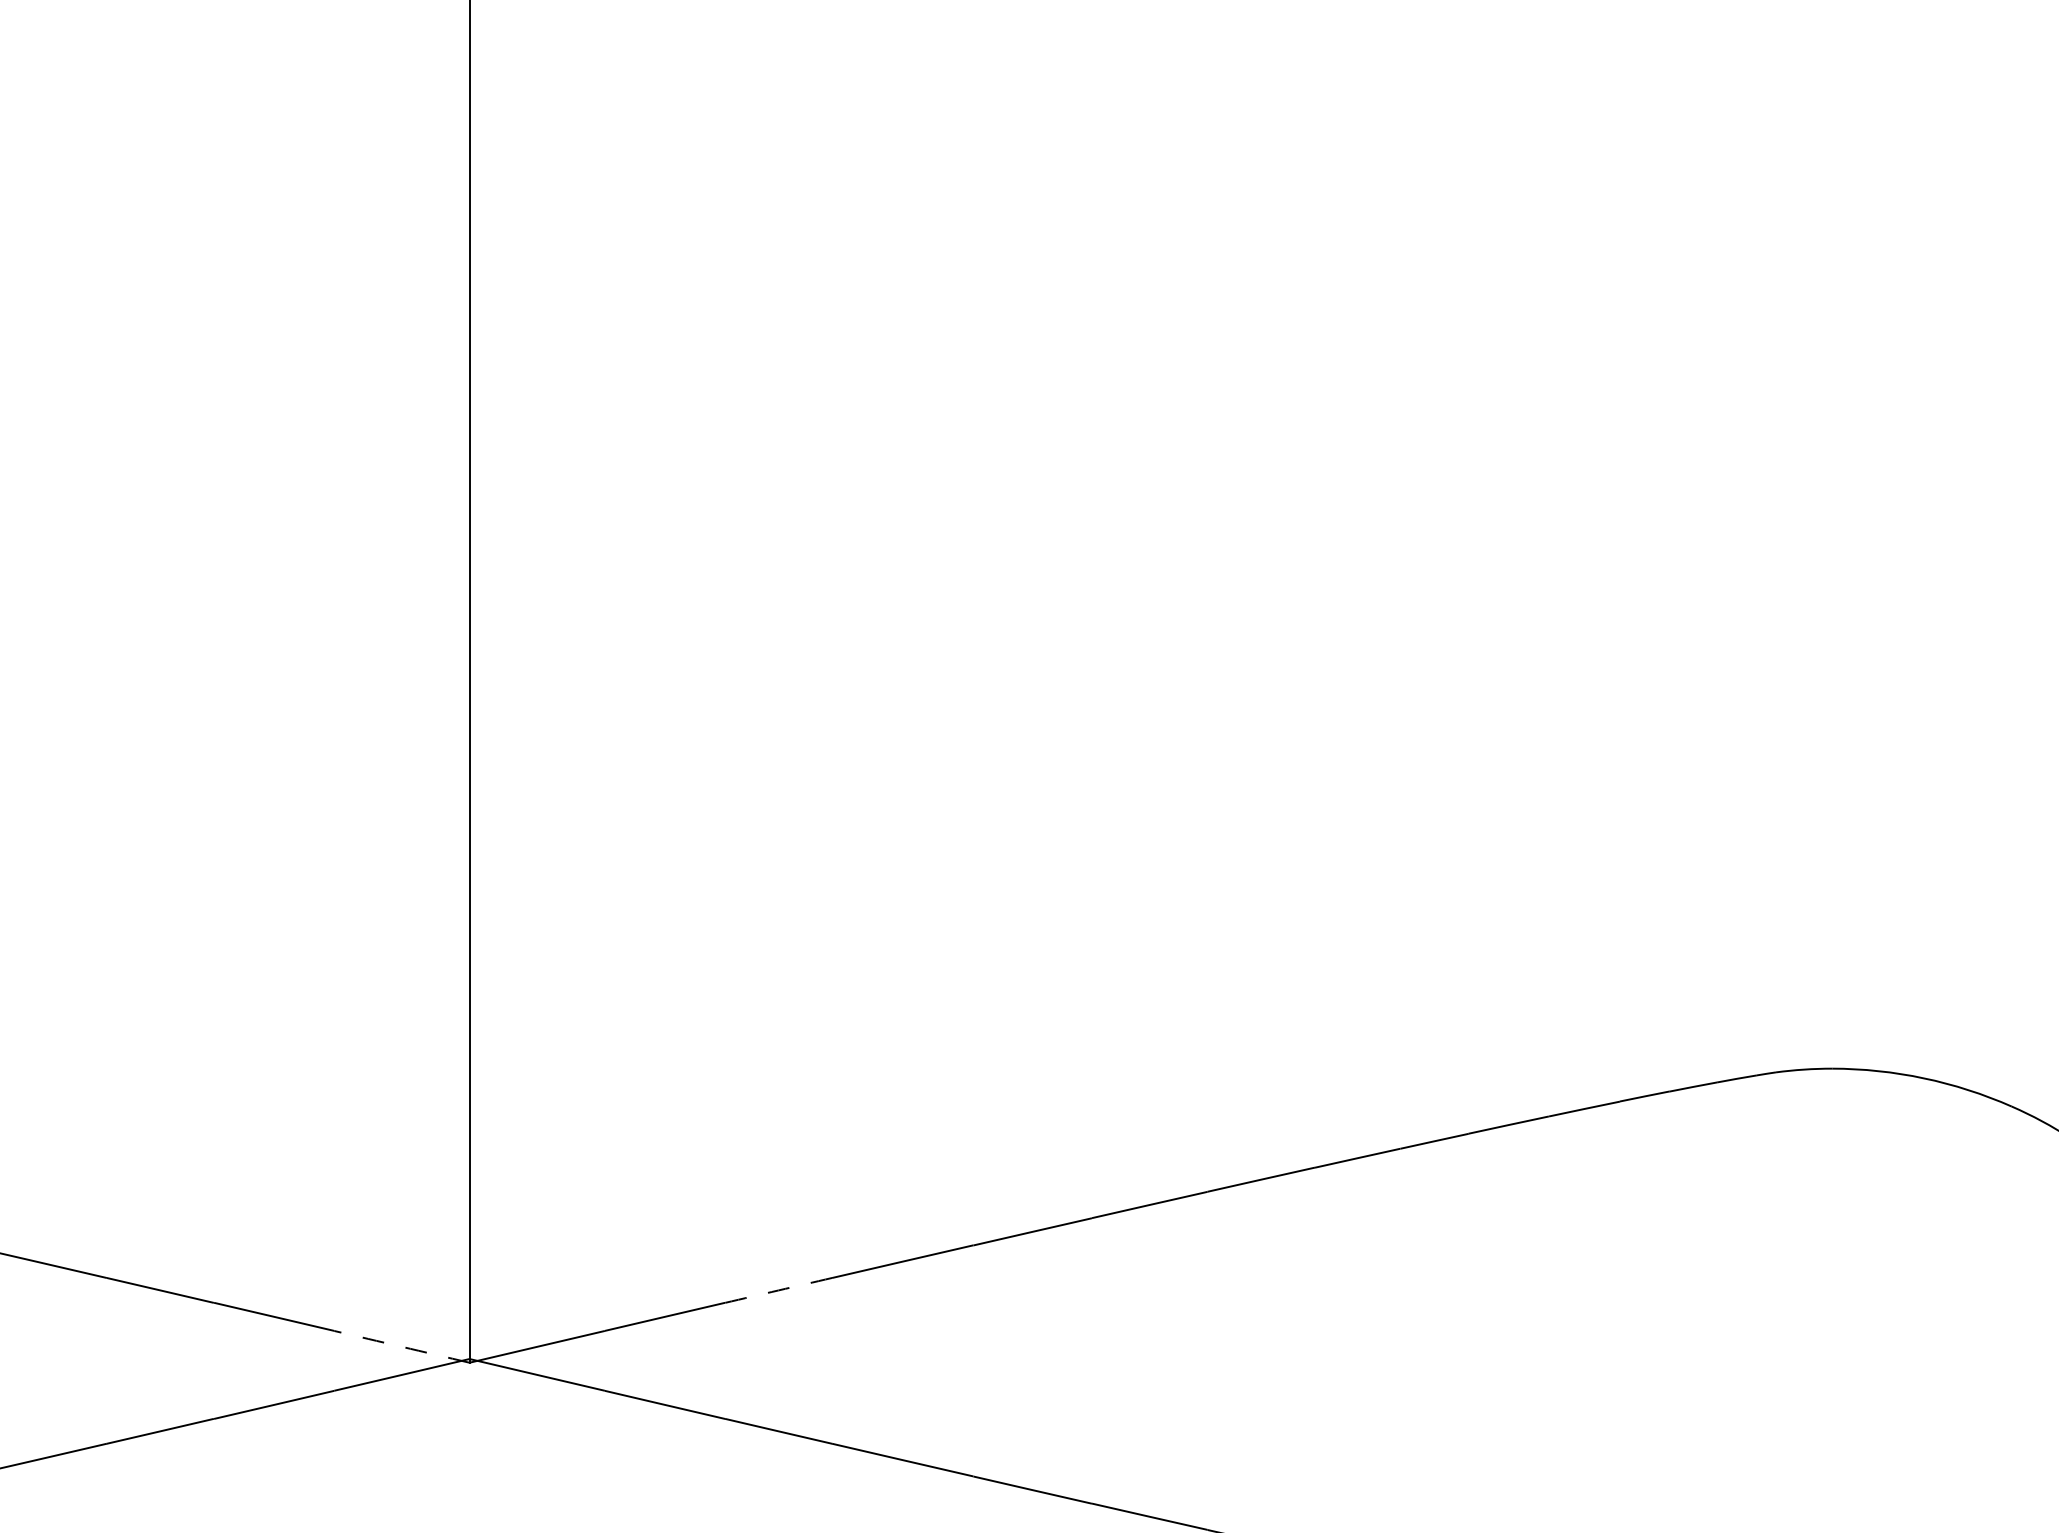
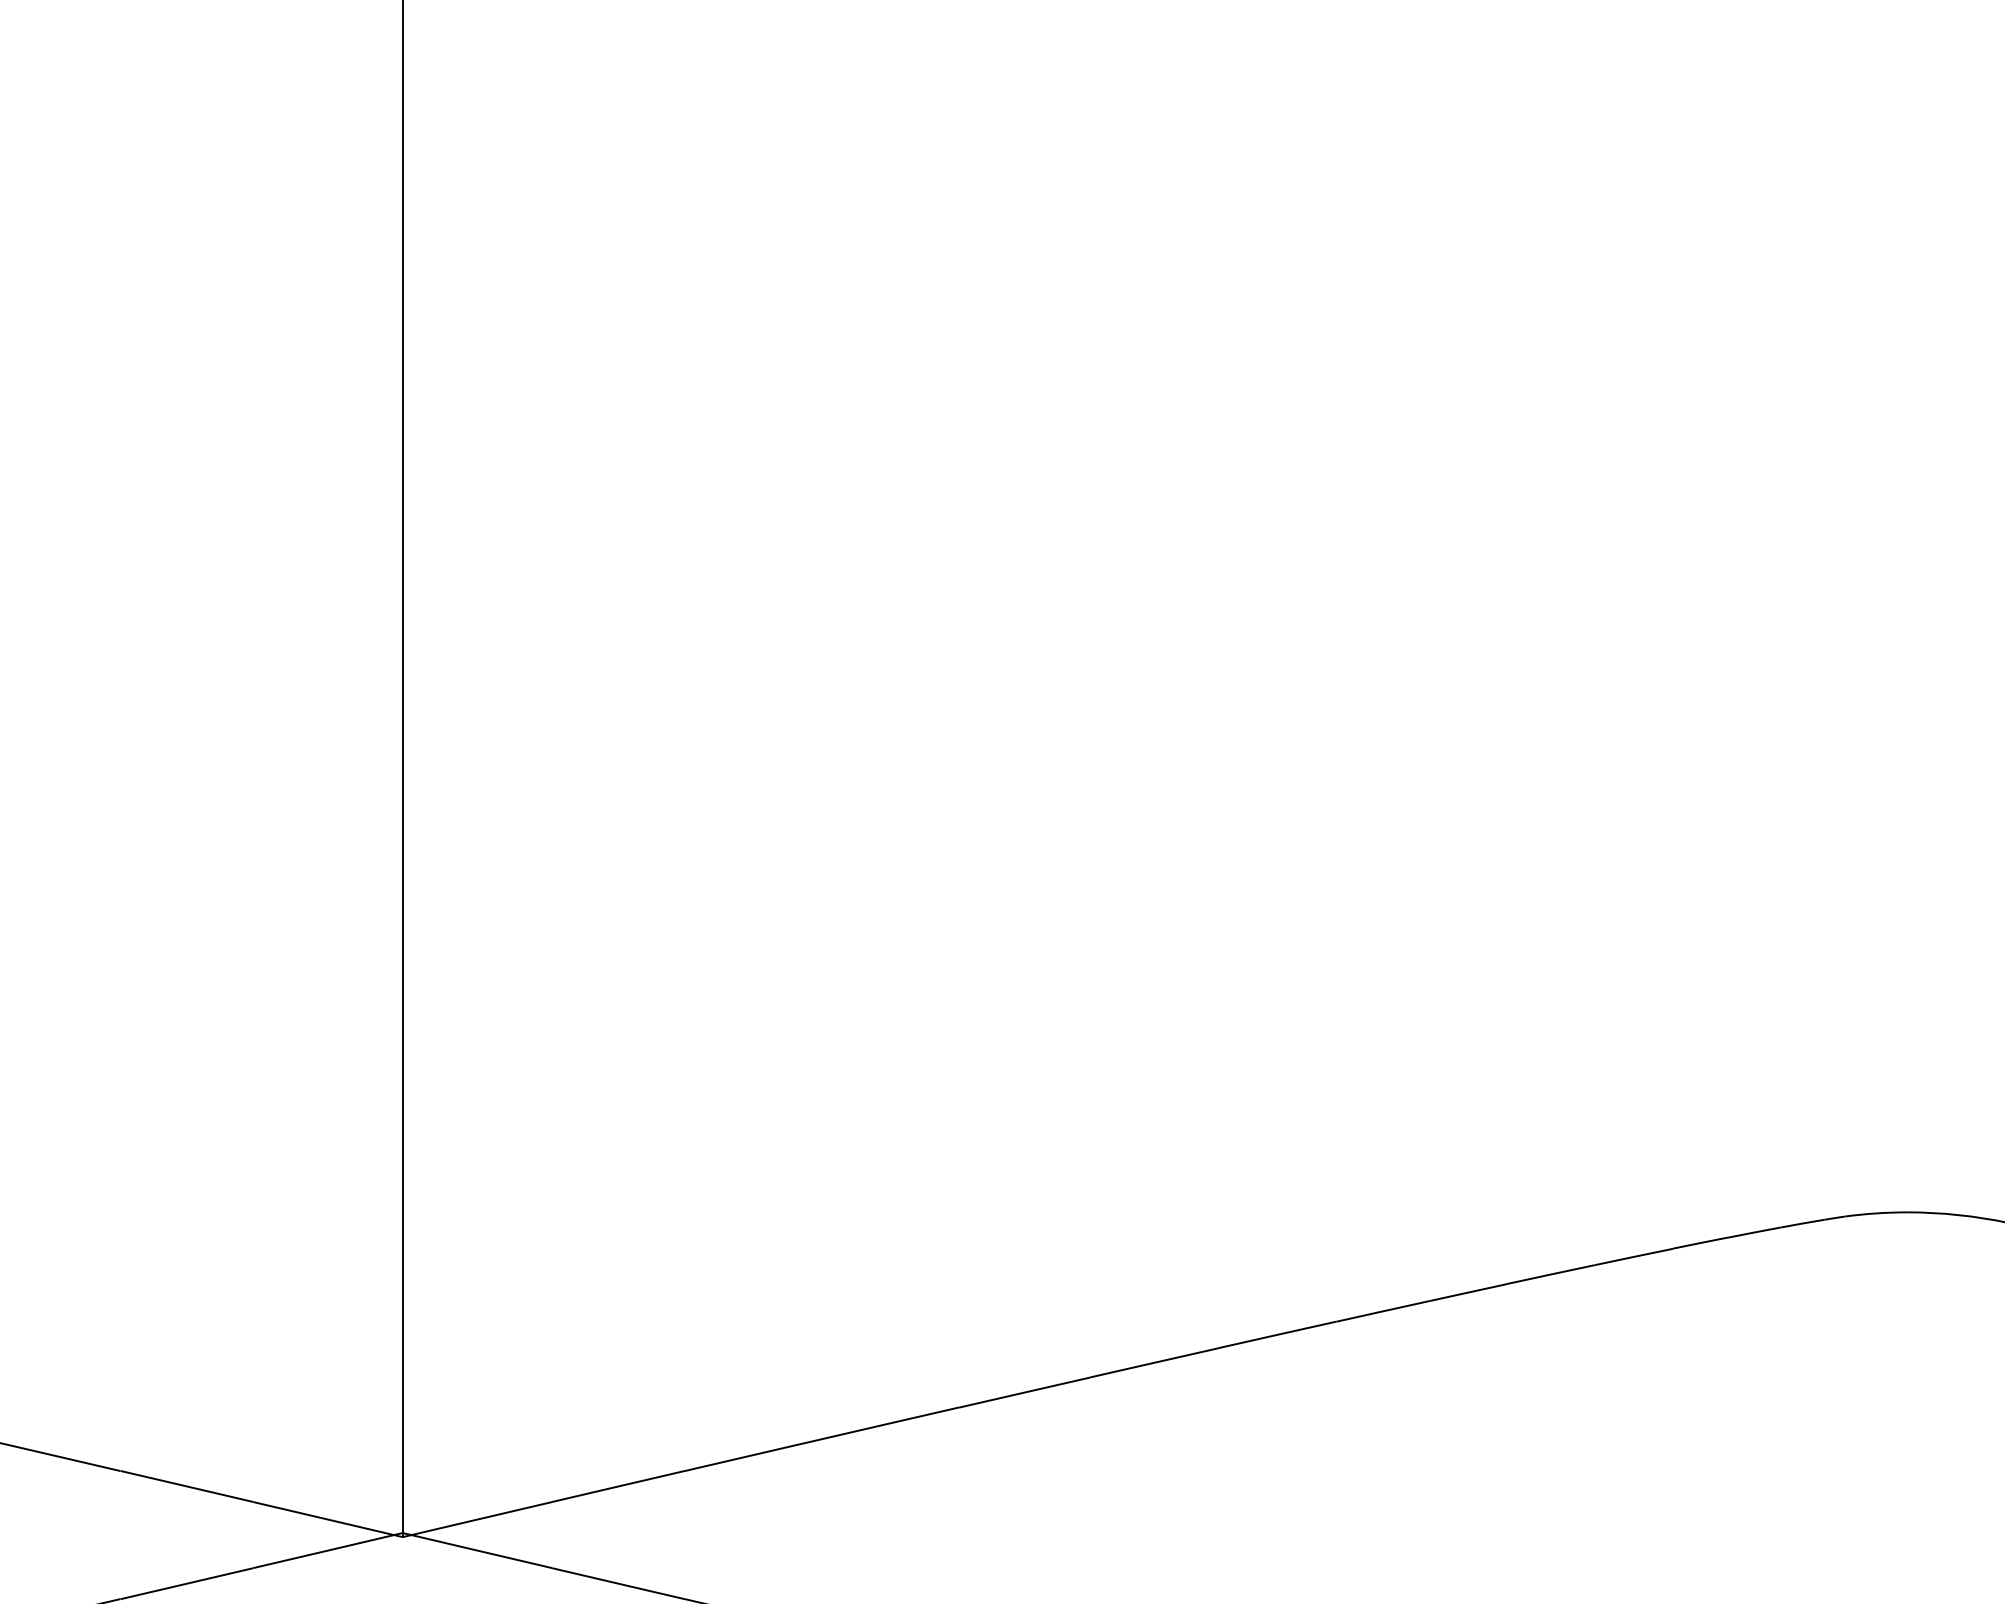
arc: (778, 1290) -> (743, 1457), dashed -> solid
arc: (401, 1346) -> (327, 1519), dashed -> solid

